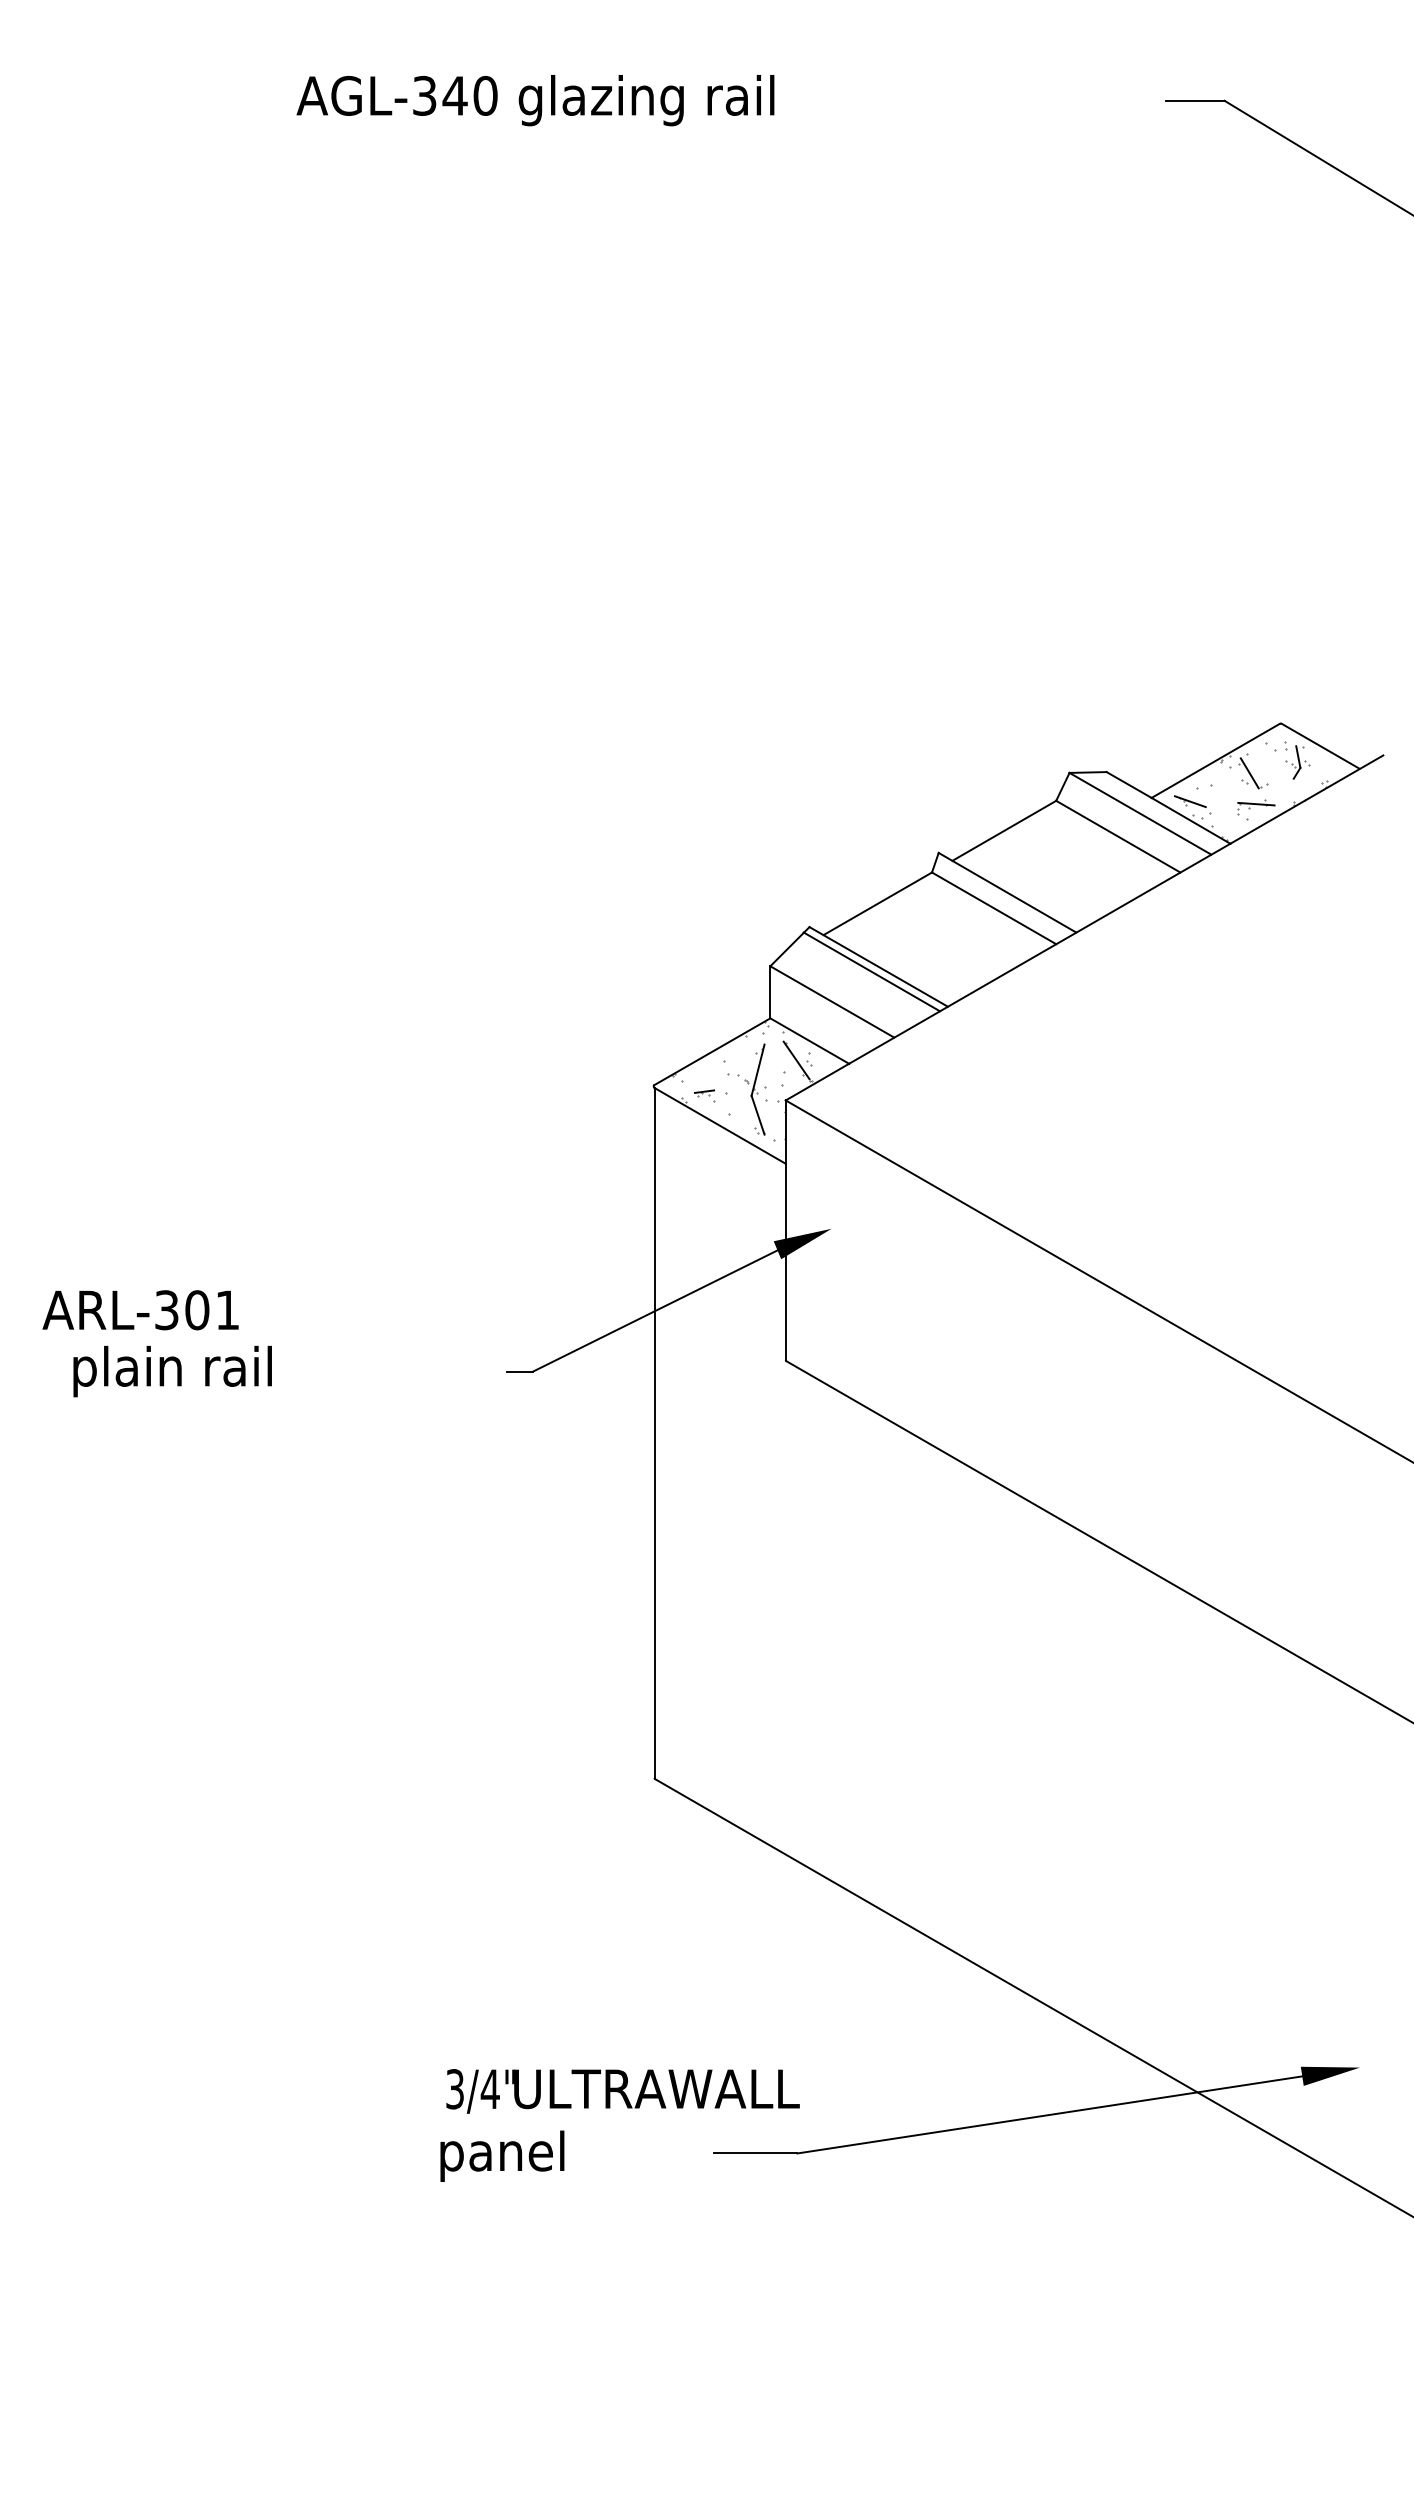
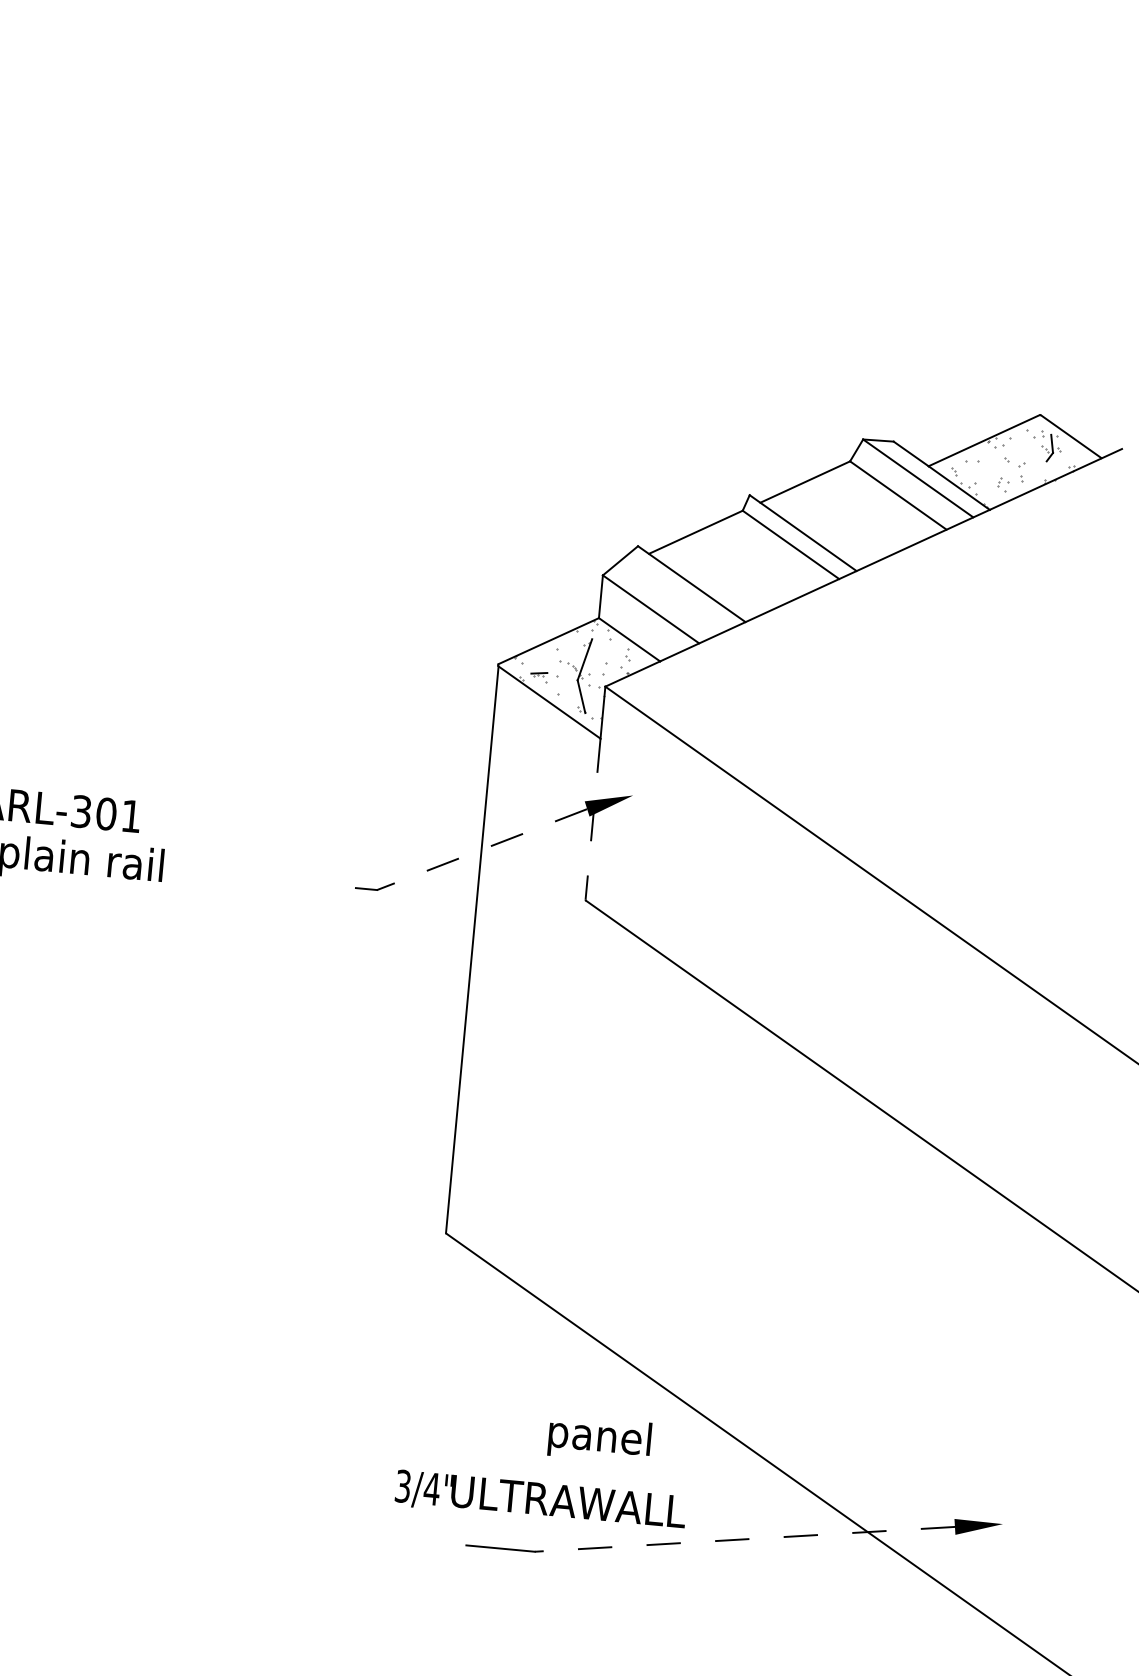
line: (1249, 773) -> (1010, 453), removed
line: (1189, 801) -> (959, 472), removed
line: (1256, 803) -> (1014, 478), removed
line: (871, 971) -> (685, 587), removed
line: (796, 1060) -> (617, 654), removed
line: (785, 1262) -> (592, 819), solid -> dashed
line: (655, 1311) -> (482, 849), solid -> dashed
text: (622, 2091) -> (540, 1500), moved
line: (1049, 2114) -> (744, 1538), solid -> dashed
text: (502, 2155) -> (599, 1438), moved

